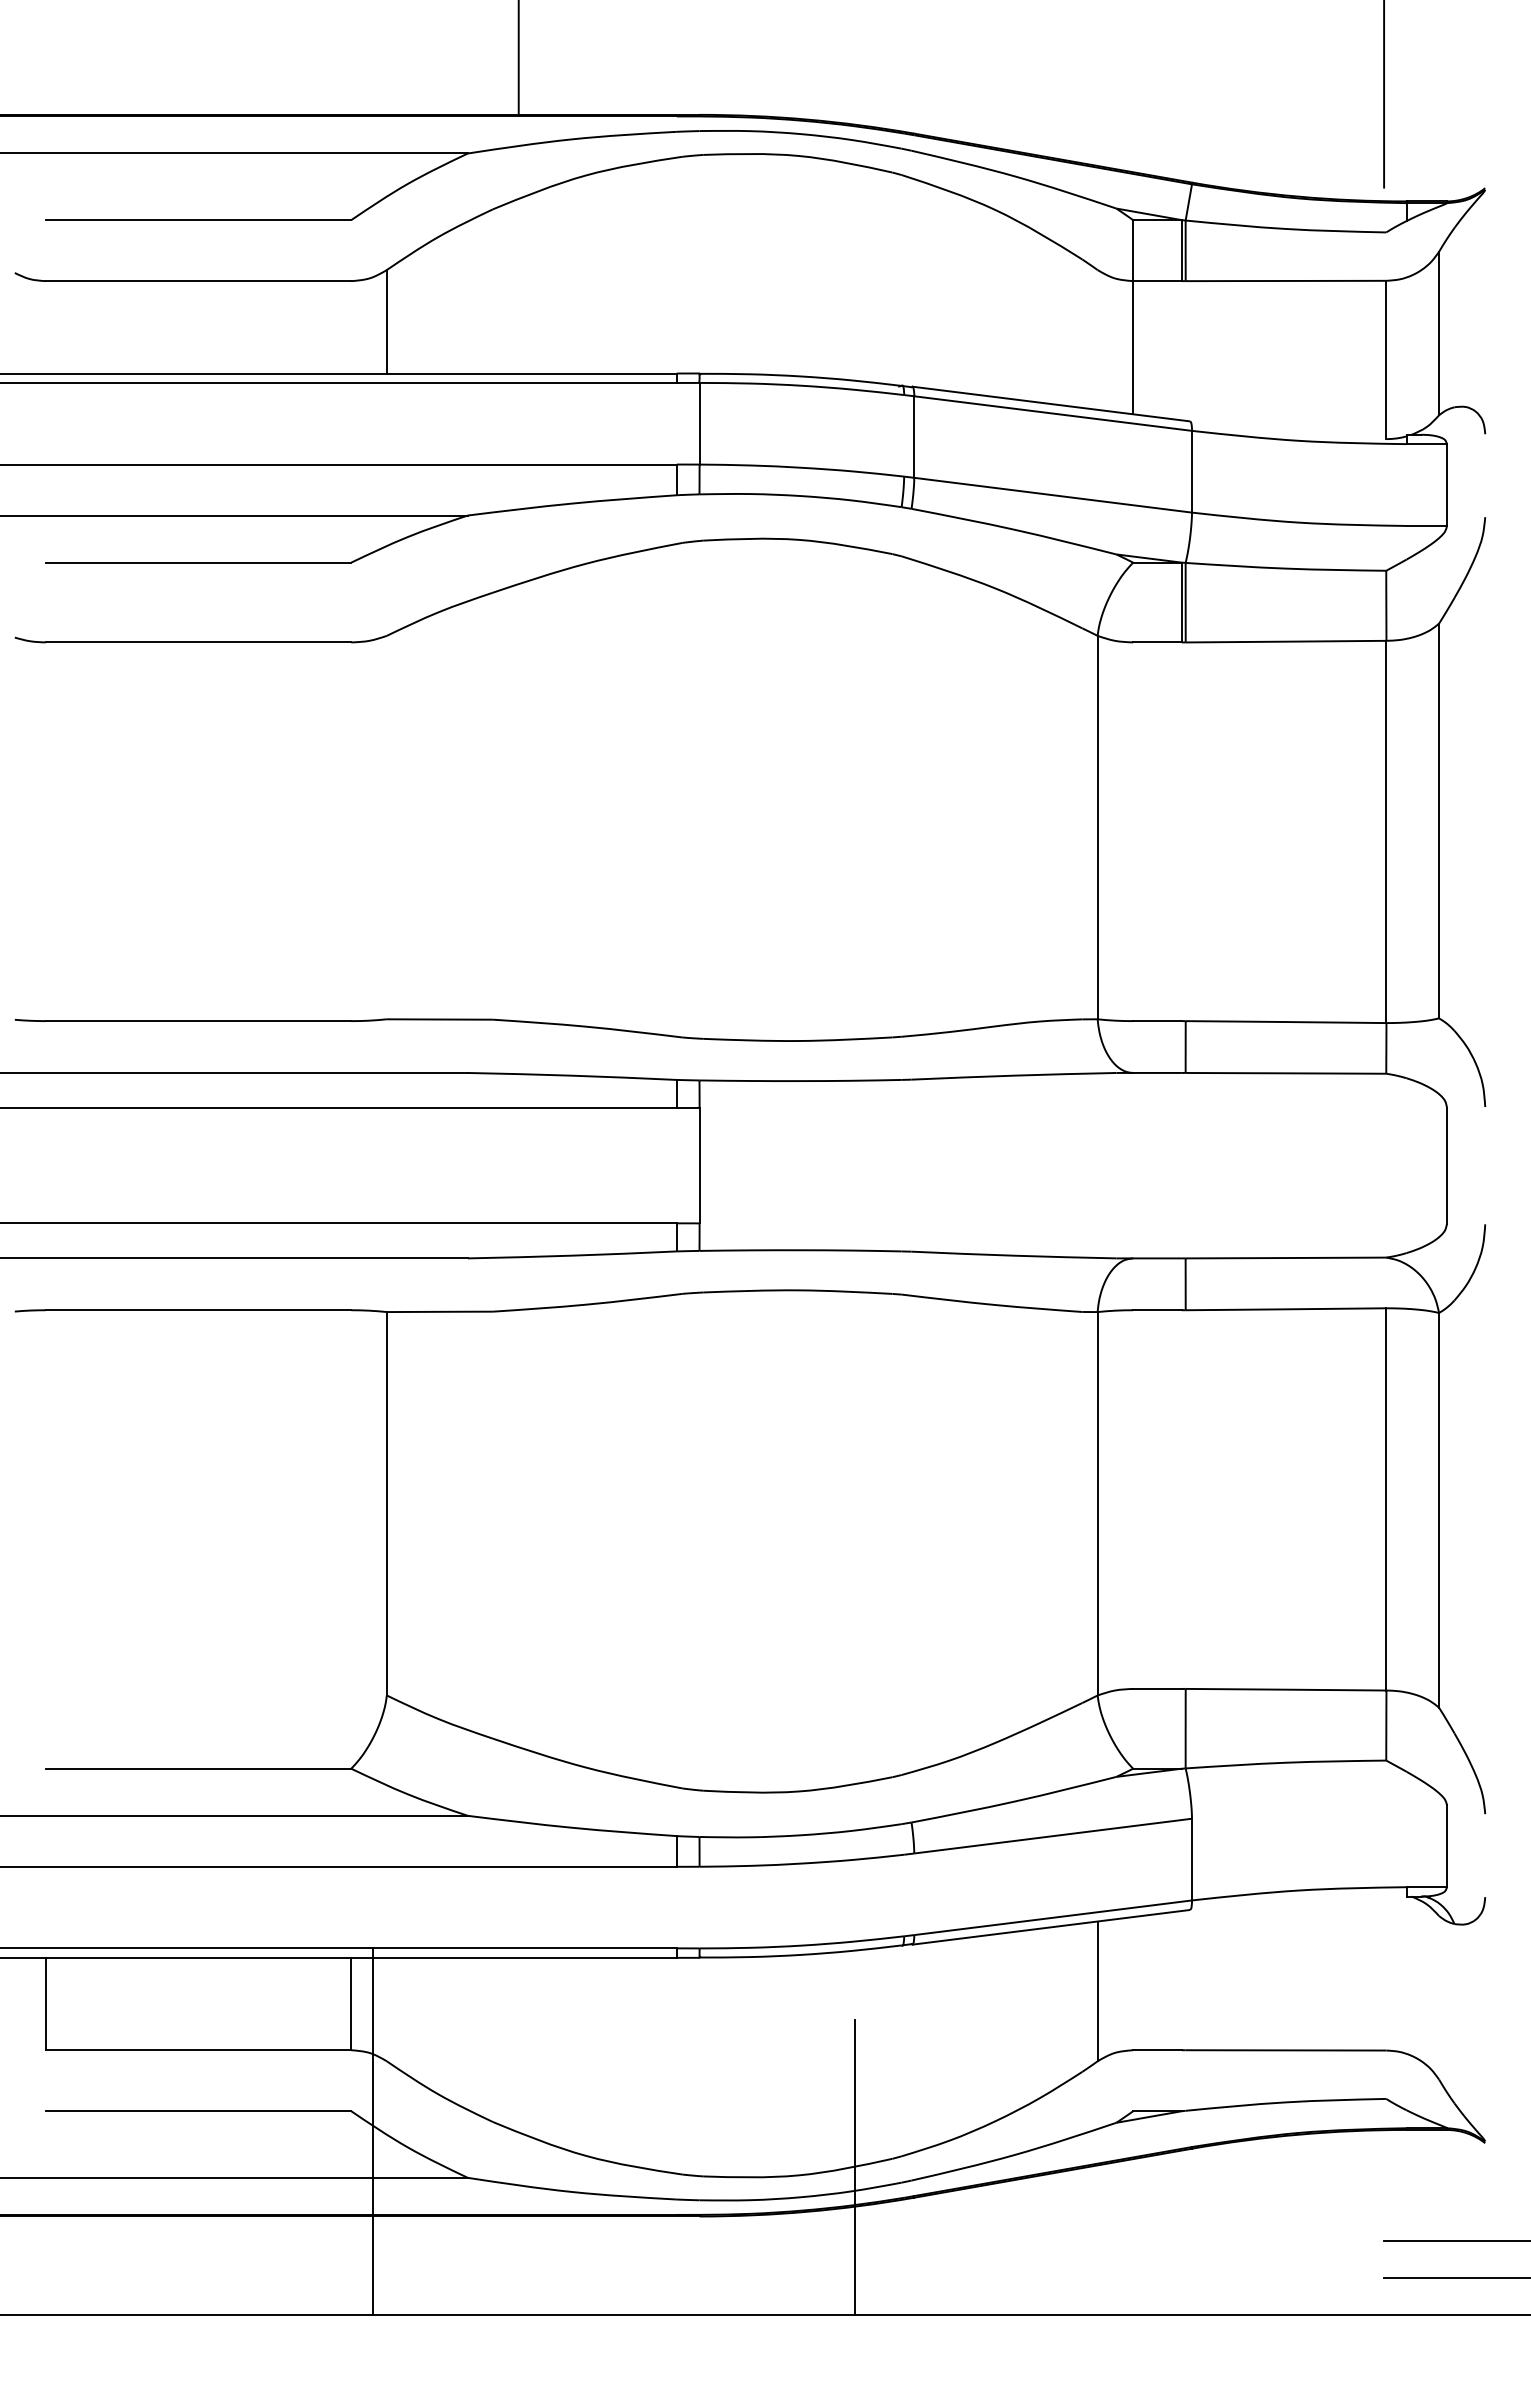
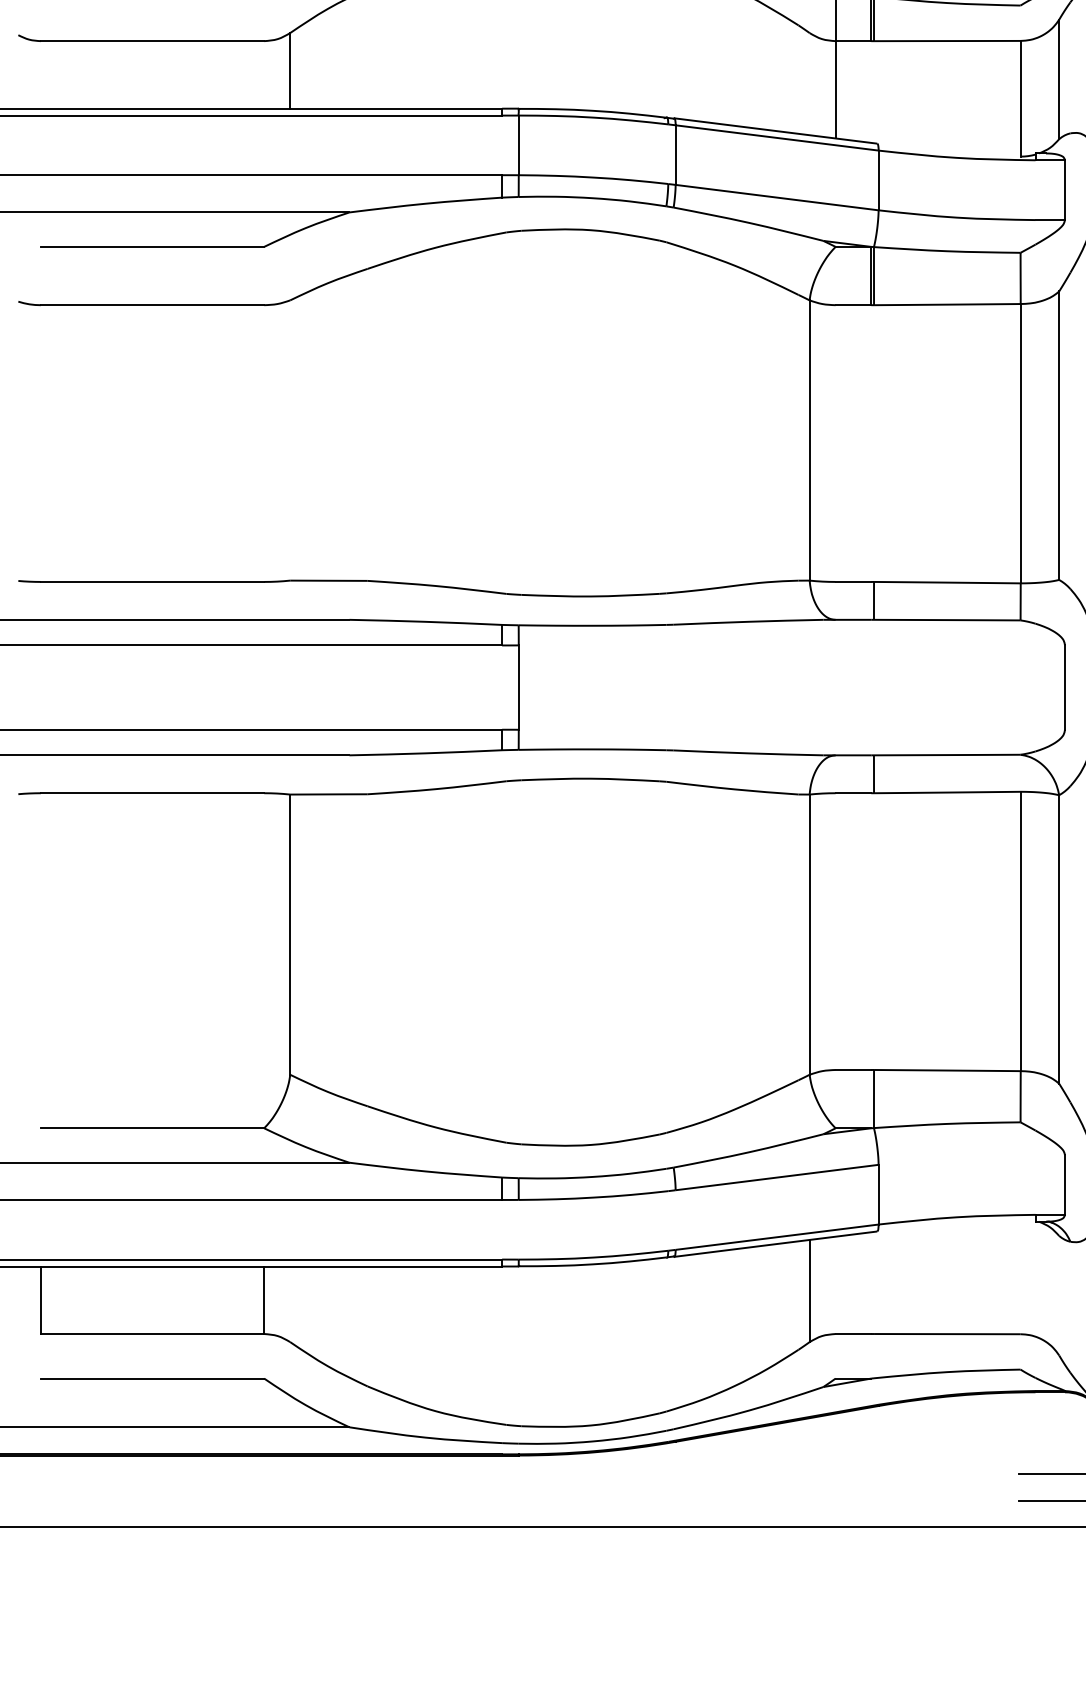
line: (372, 2130) -> (279, 1392), removed
line: (854, 2167) -> (631, 1419), removed

